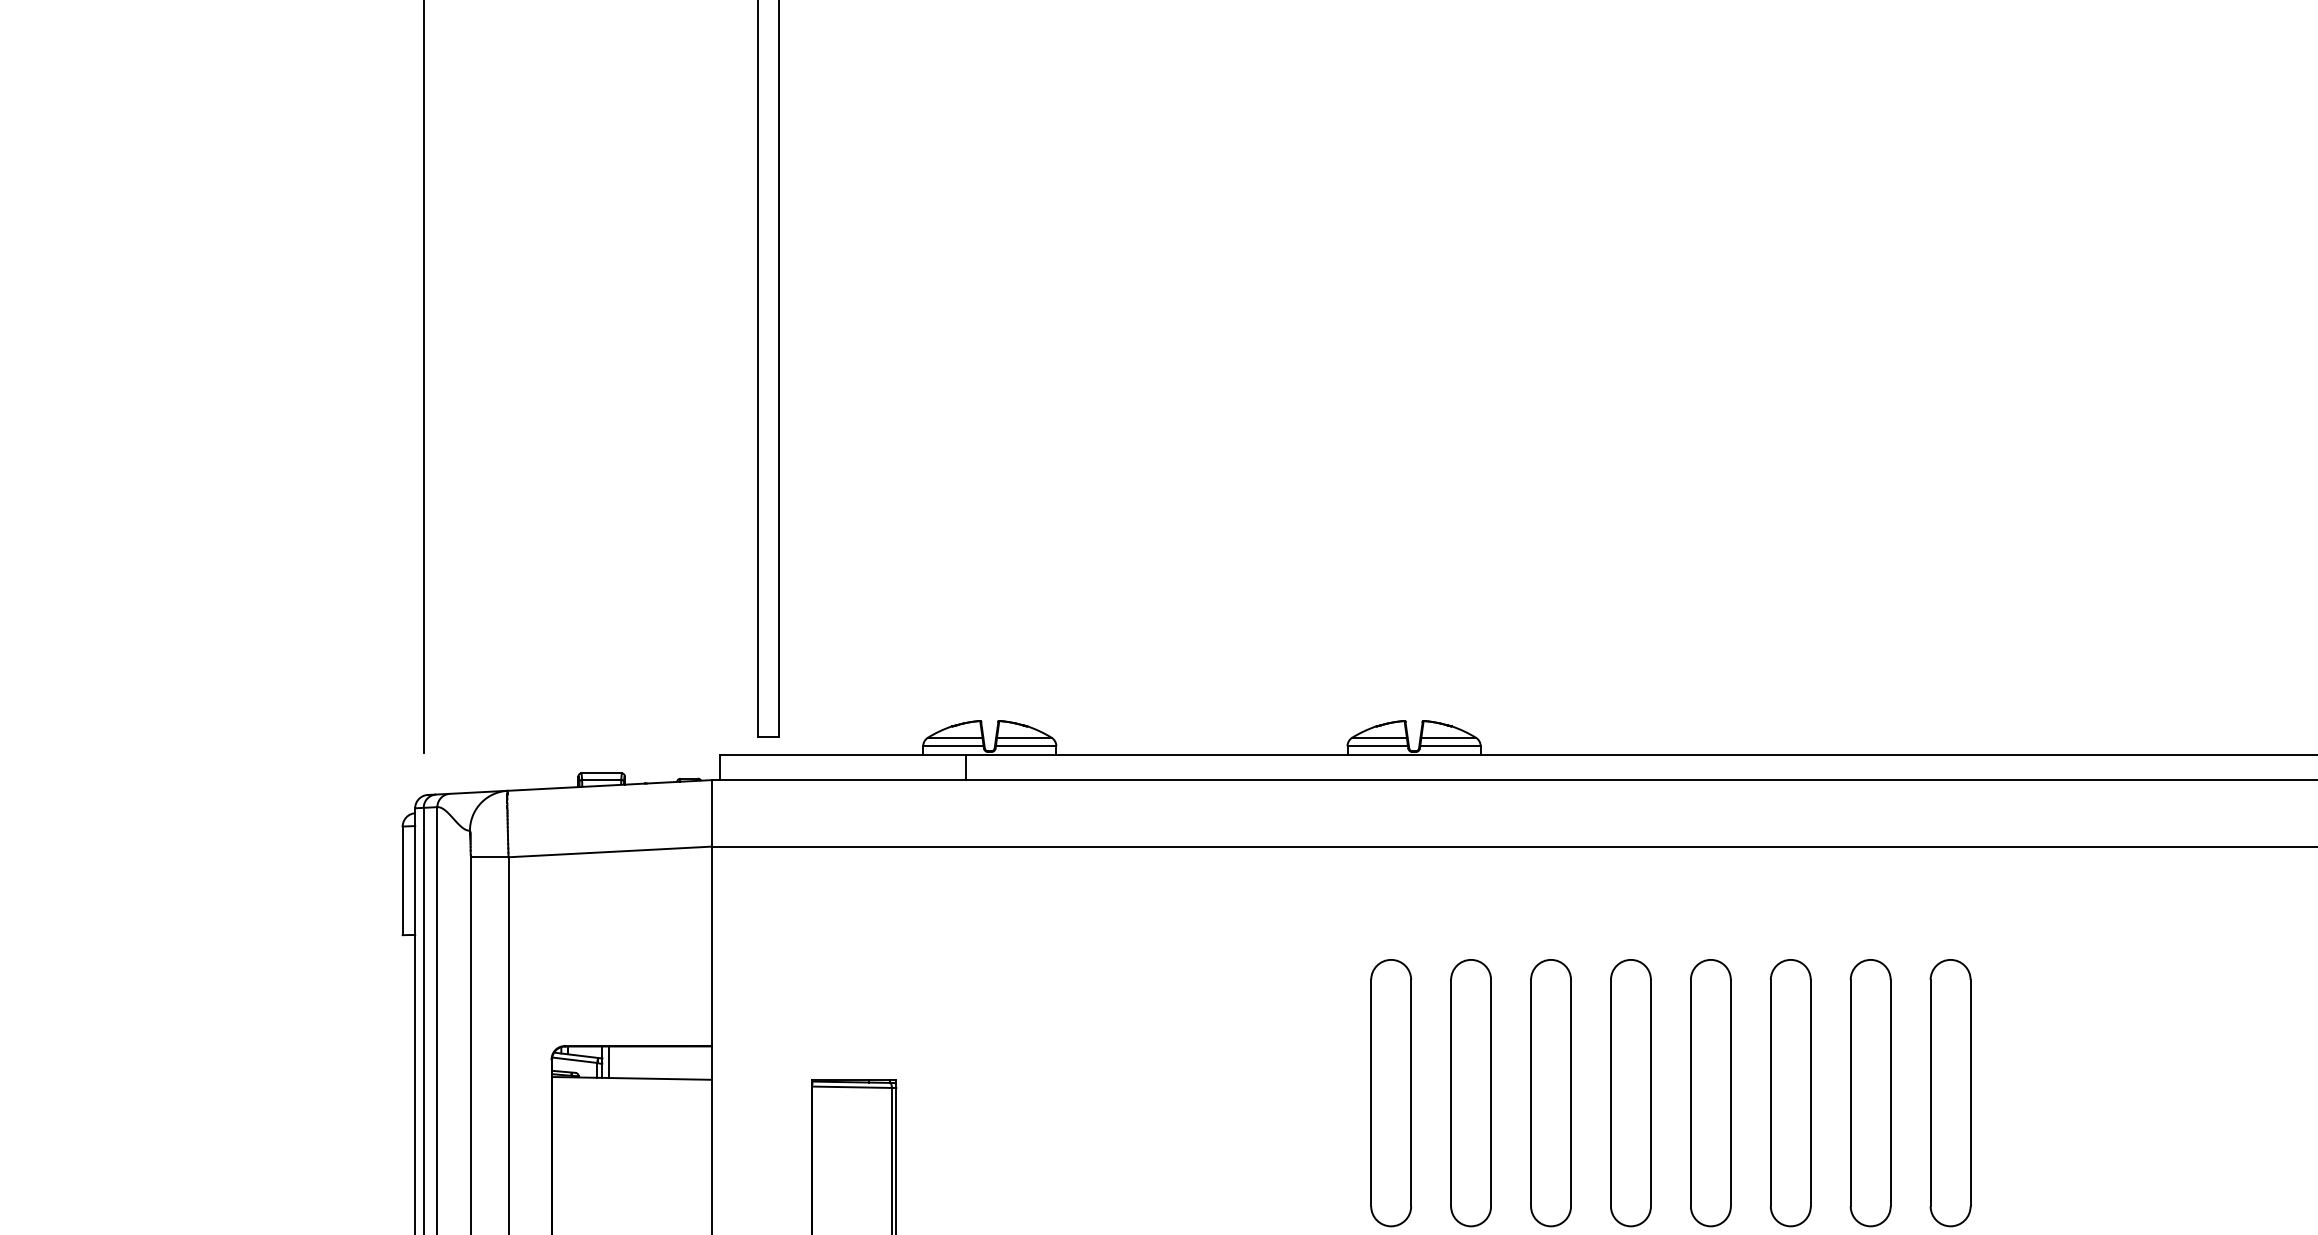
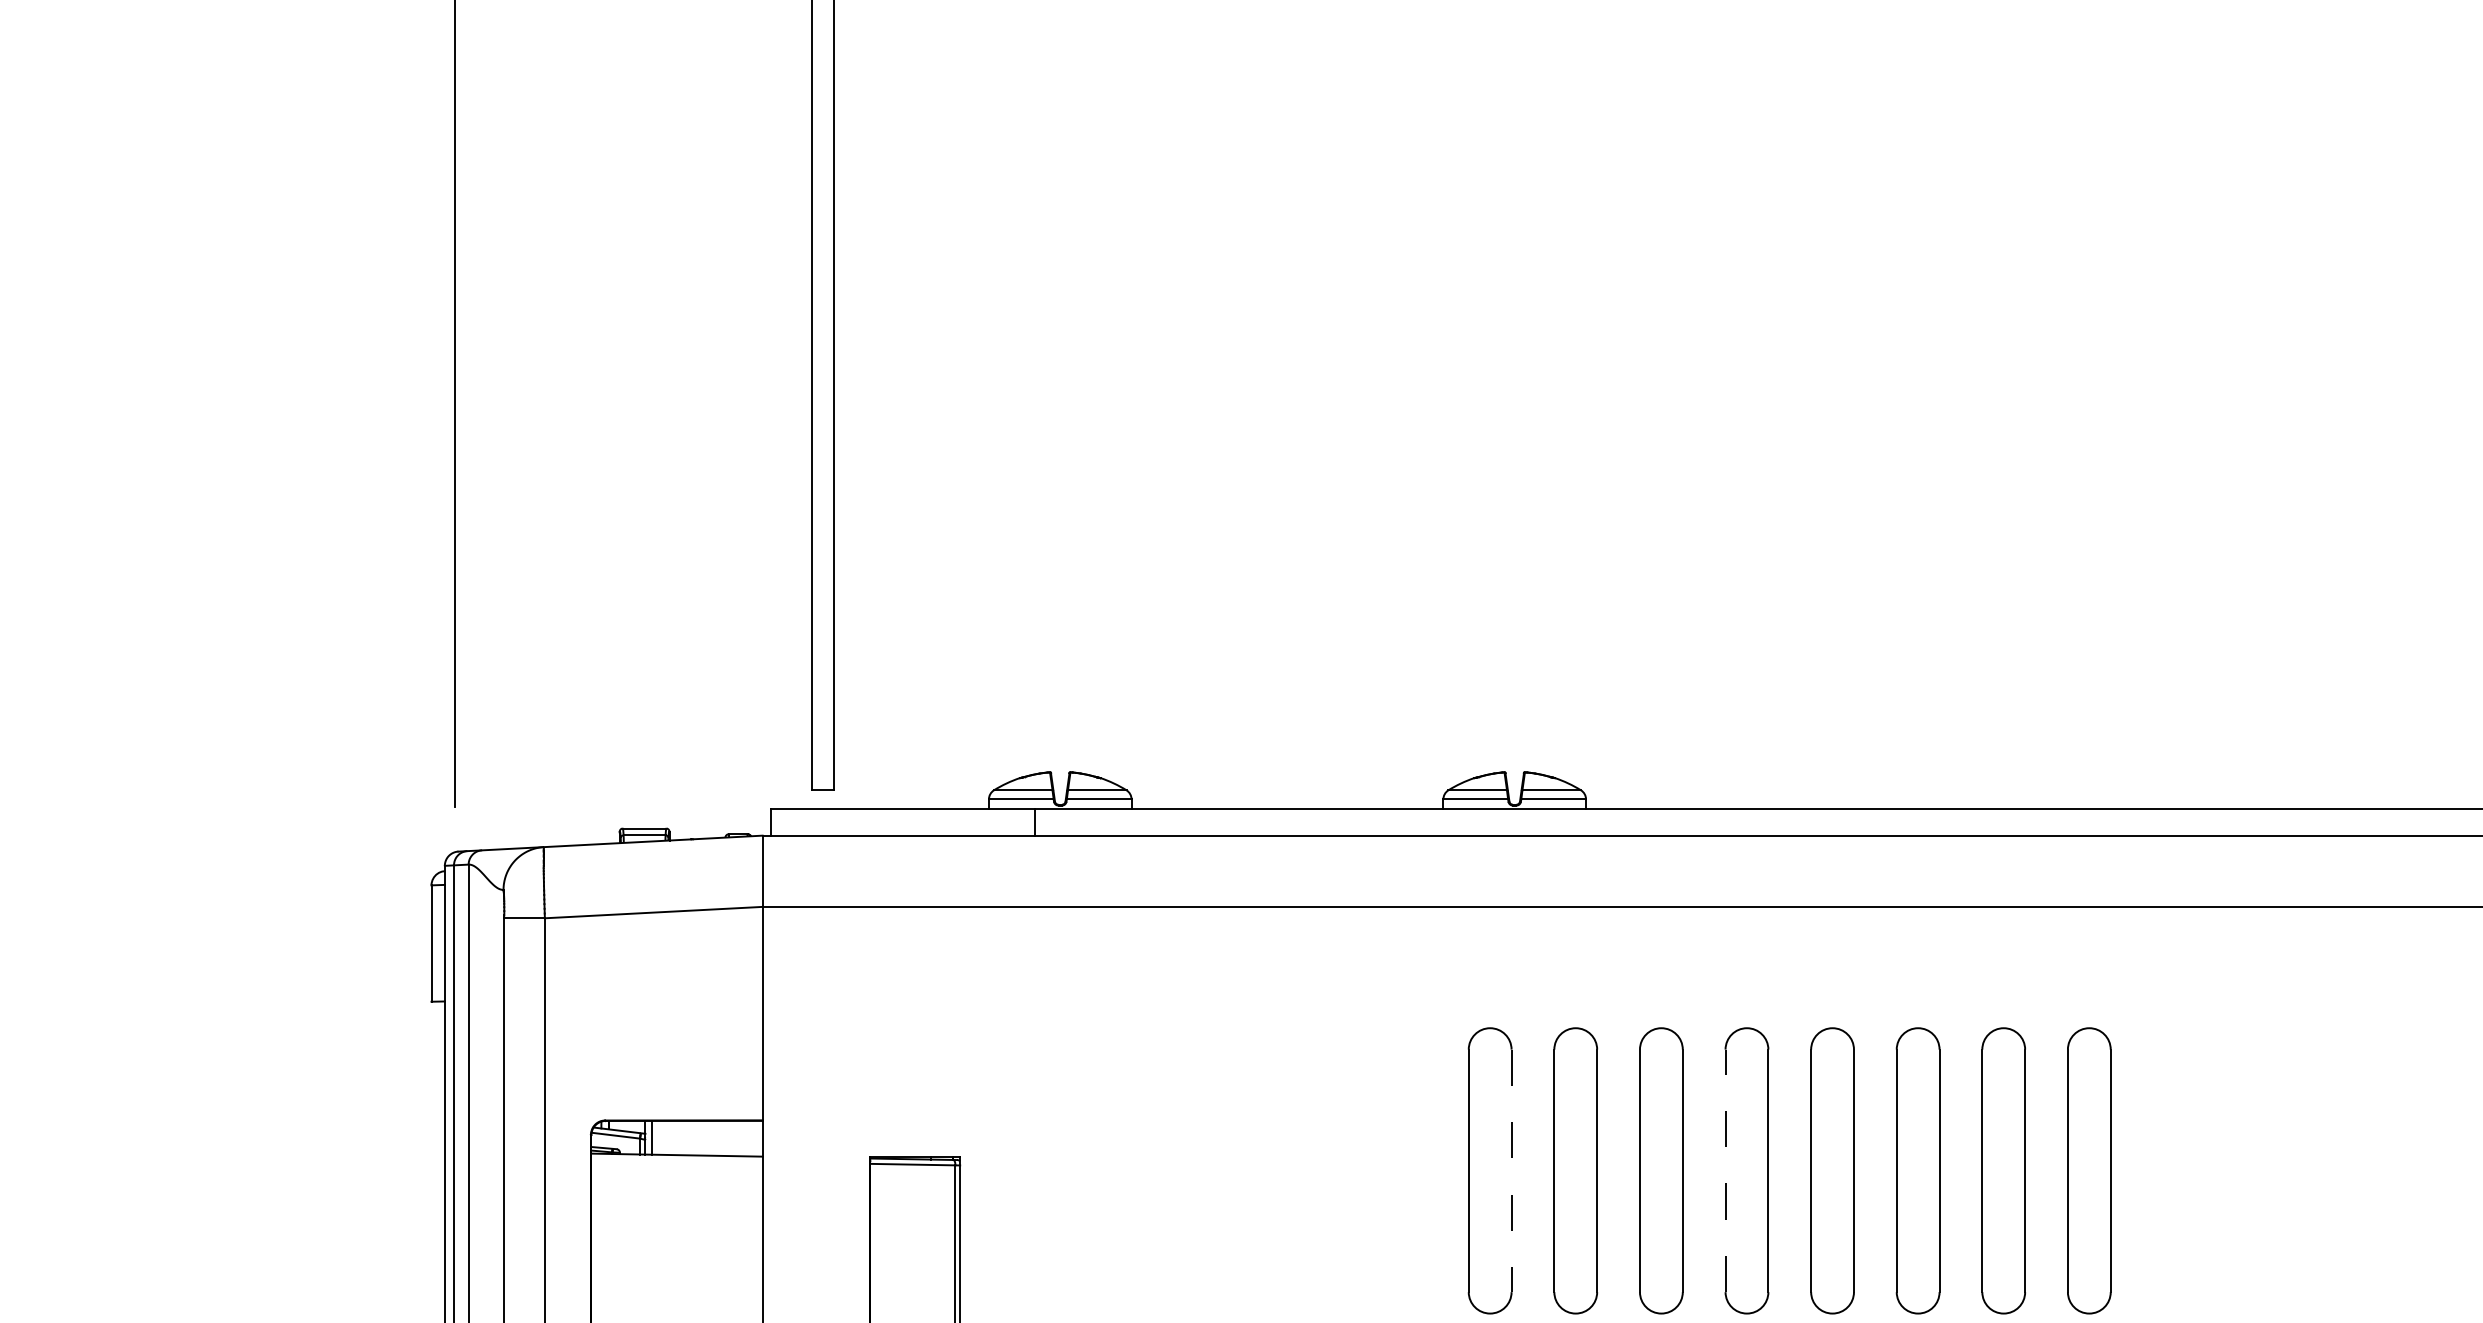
line: (1610, 1092) -> (1725, 1170), solid -> dashed
line: (1411, 1093) -> (1511, 1171), solid -> dashed

